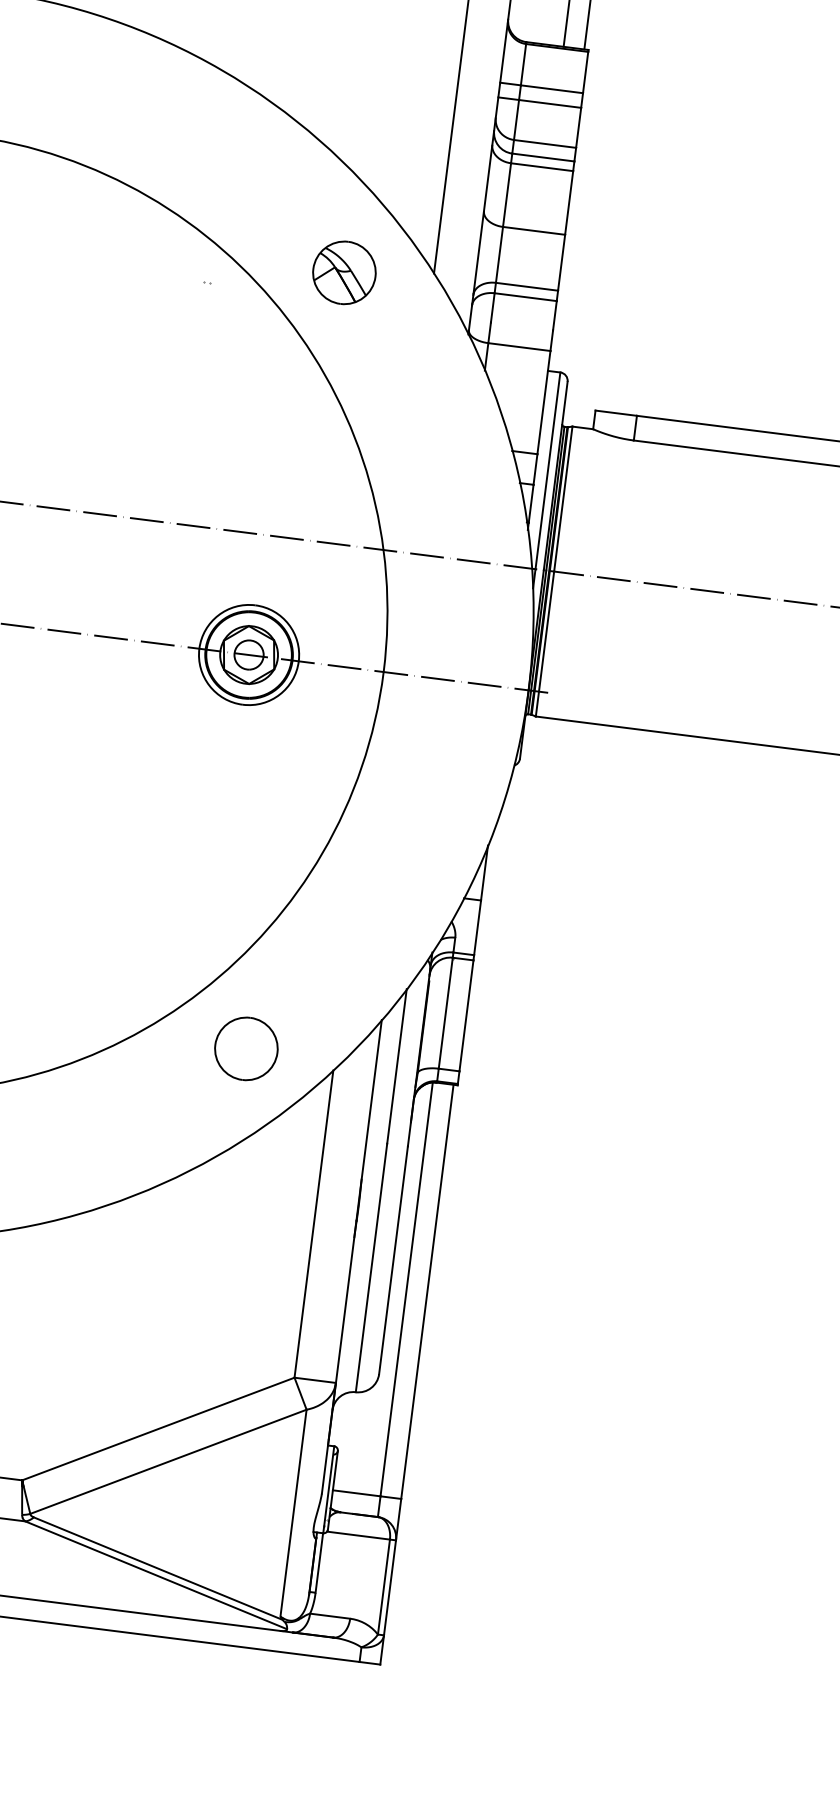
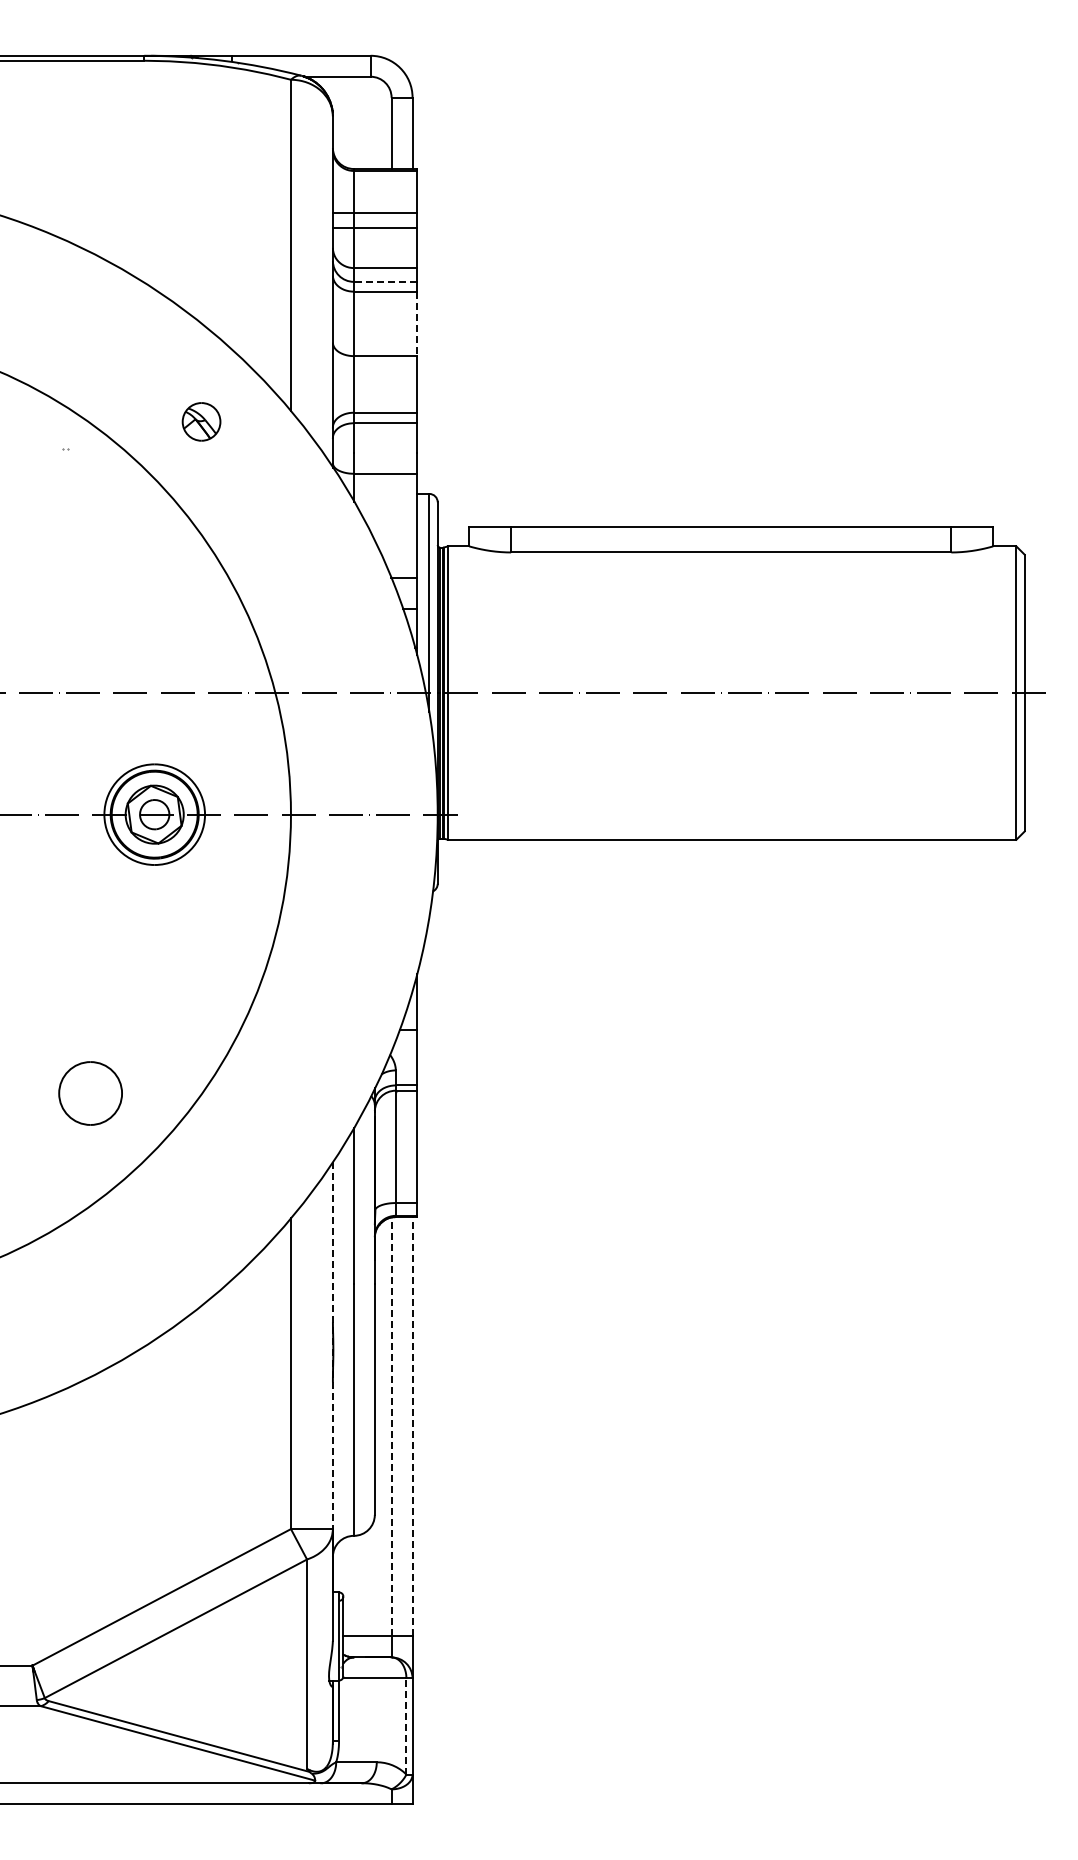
line: (542, 157) -> (384, 281), solid -> dashed
line: (568, 203) -> (416, 324), solid -> dashed
part: (344, 272) -> (201, 421), size x0.6
part: (246, 1048) -> (90, 1093), moved
line: (358, 1201) -> (332, 1345), solid -> dashed
line: (406, 1288) -> (391, 1426), solid -> dashed
line: (427, 1291) -> (412, 1426), solid -> dashed
line: (384, 1586) -> (406, 1725), solid -> dashed

